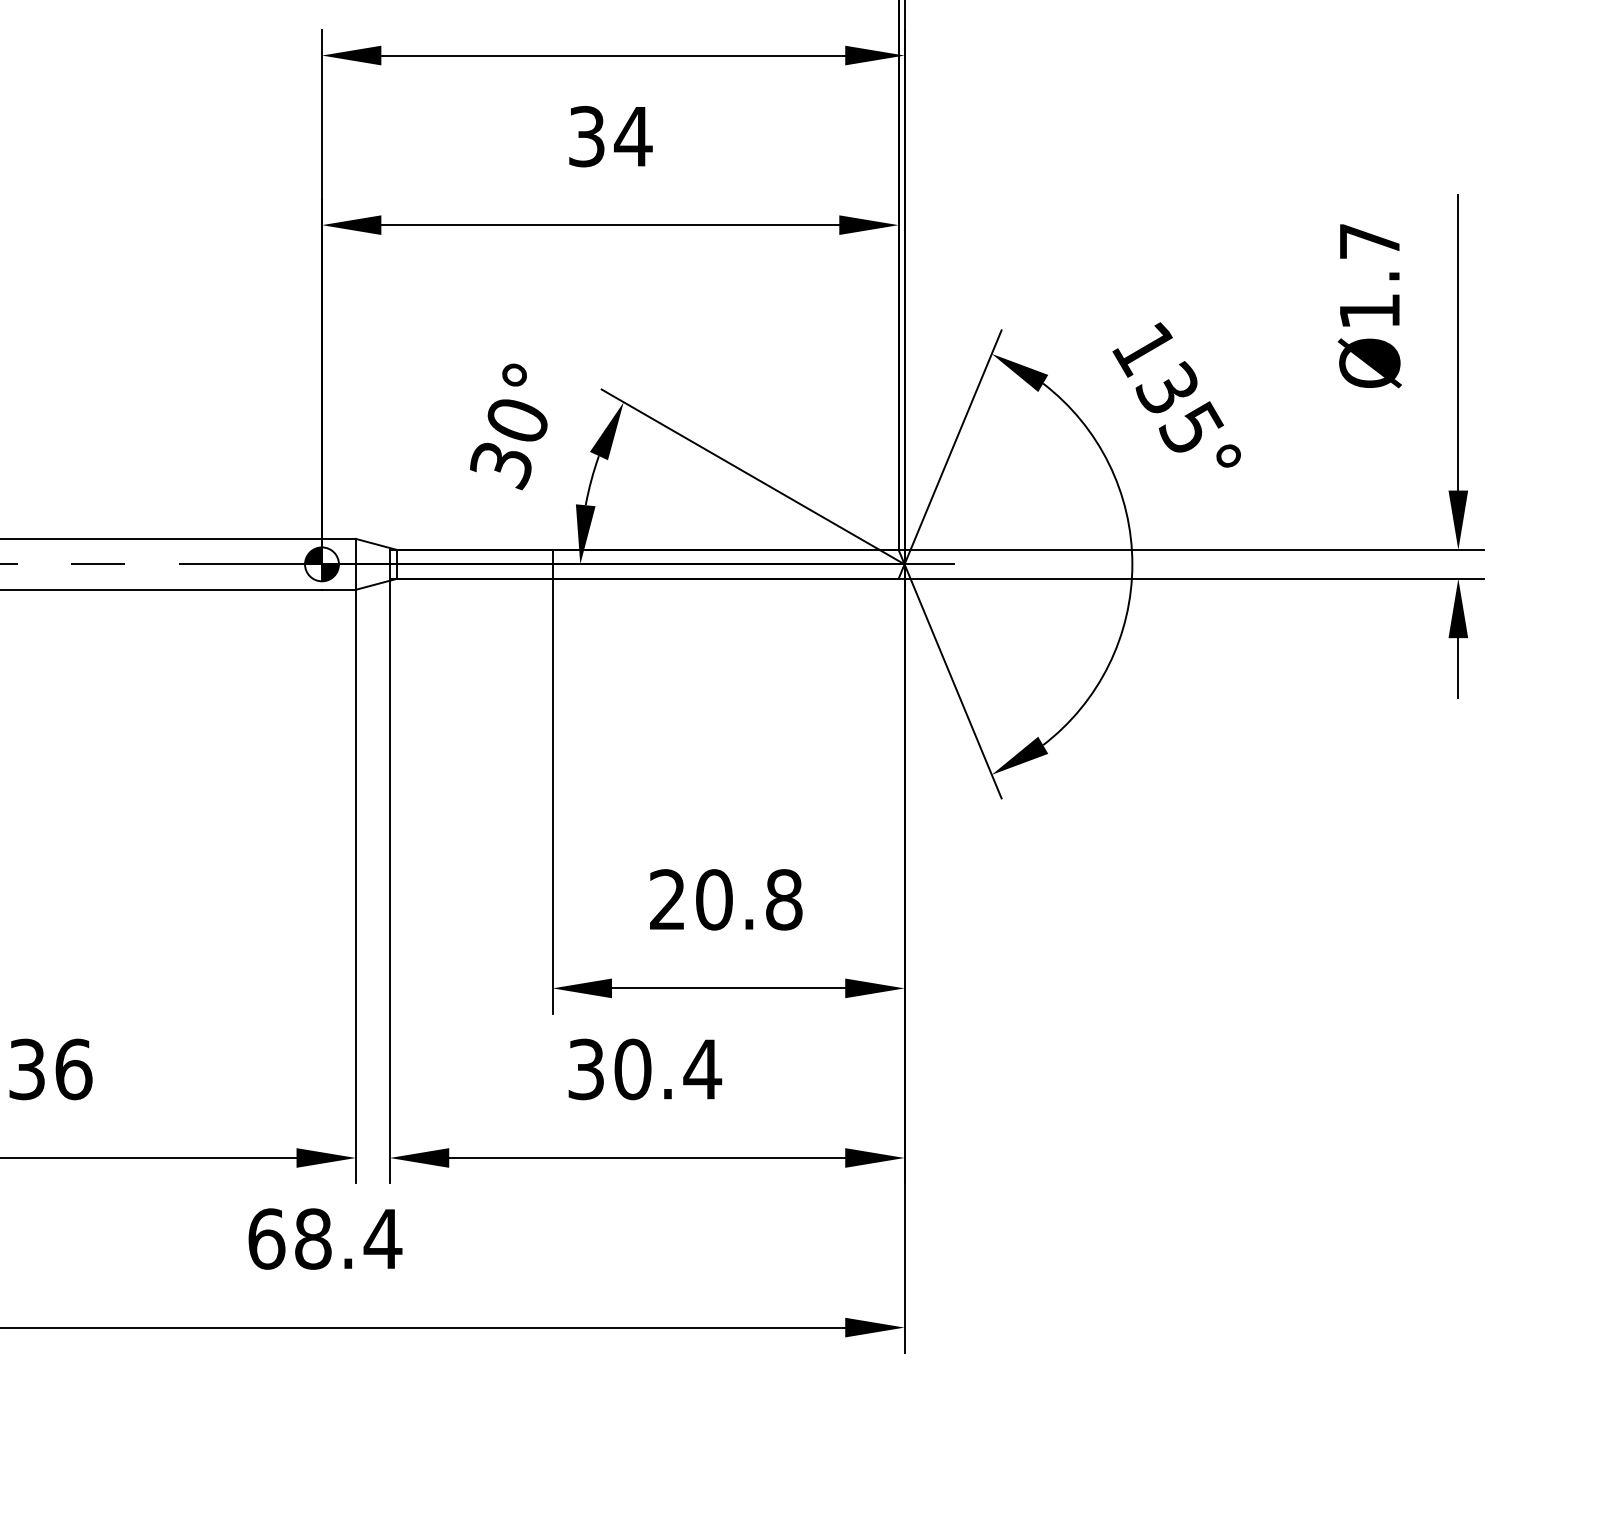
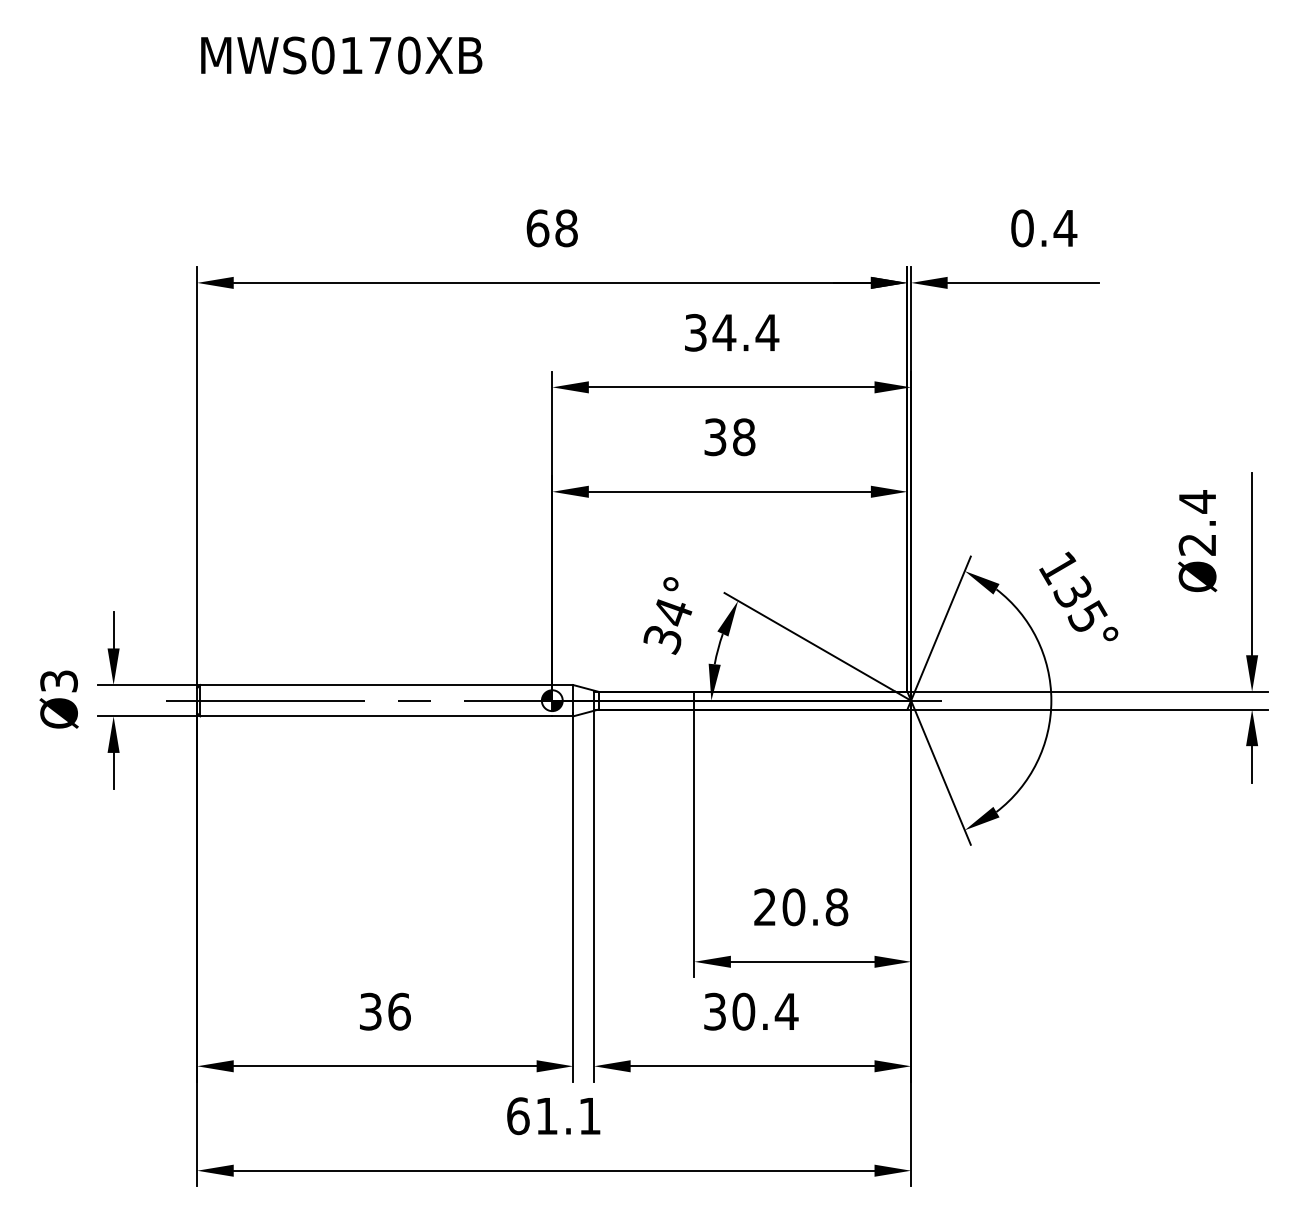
text: (632, 136) -> (743, 437), 34 -> 38
text: (1368, 275) -> (1196, 522), Ø1.7 -> Ø2.4
text: (518, 421) -> (673, 612), 30° -> 34°
text: (348, 1239) -> (568, 1116), 68.4 -> 61.1

